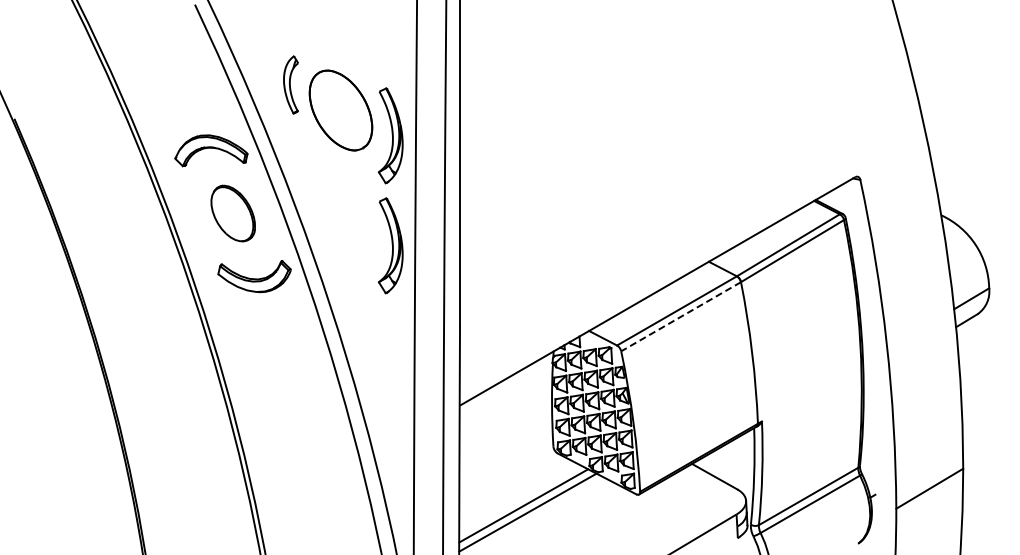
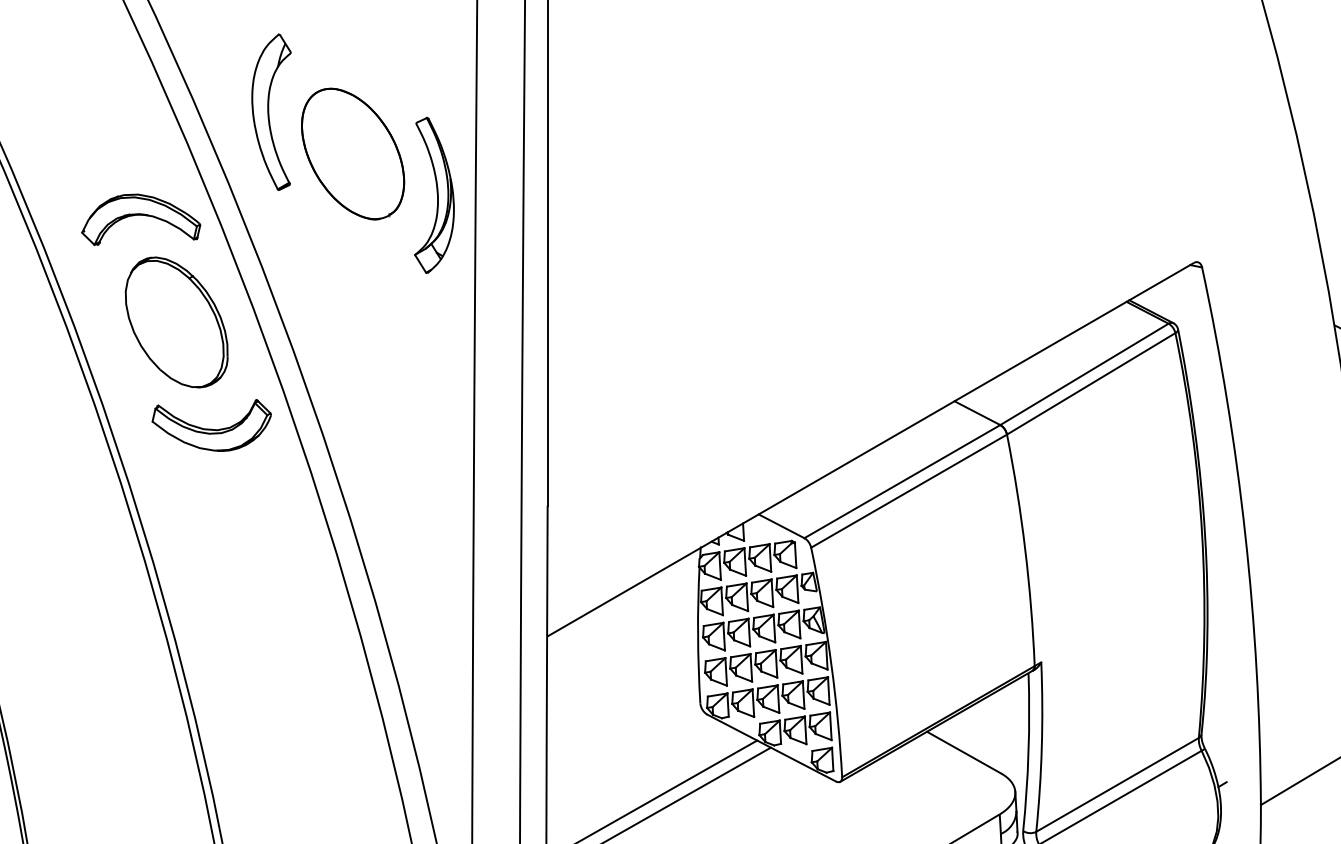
part: (290, 84) -> (270, 111), size x1.67
part: (233, 213) -> (177, 322), size x1.43
part: (390, 245) -> (434, 374), removed
line: (680, 316) -> (908, 490), dashed -> solid

